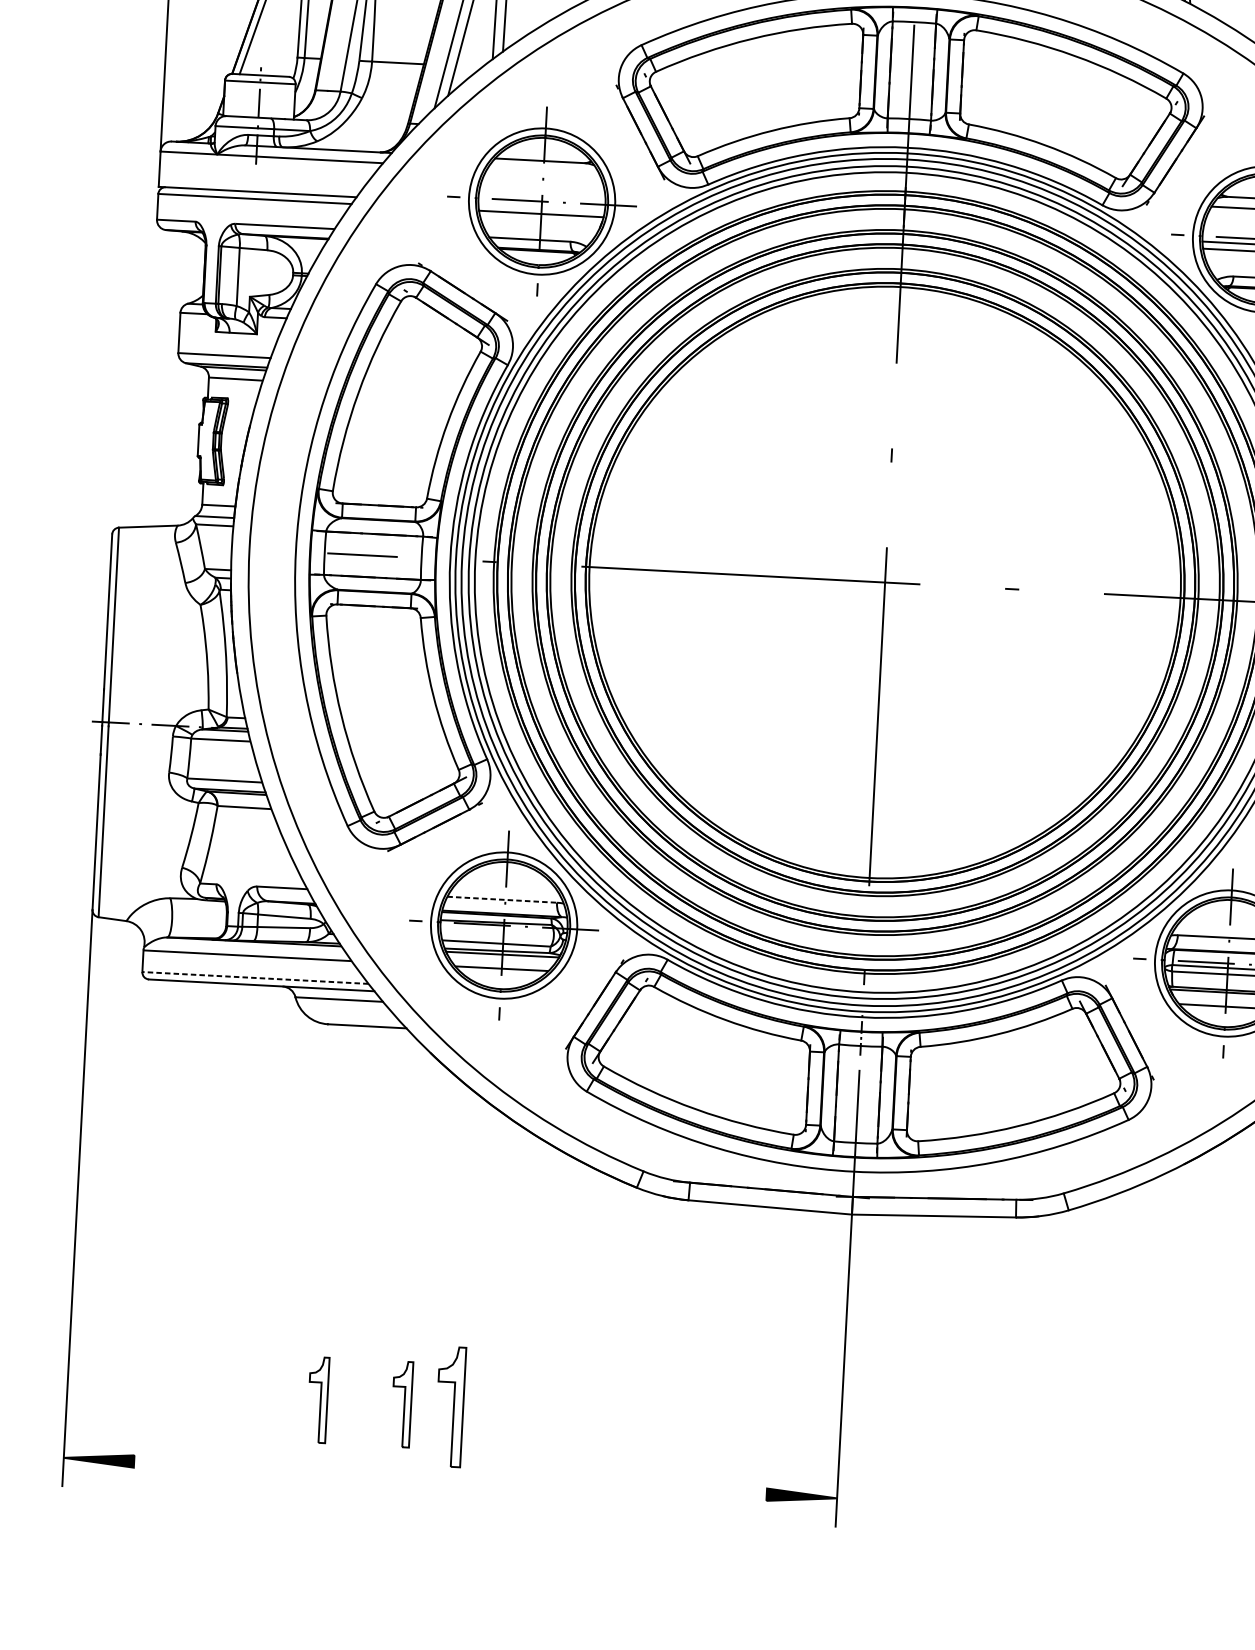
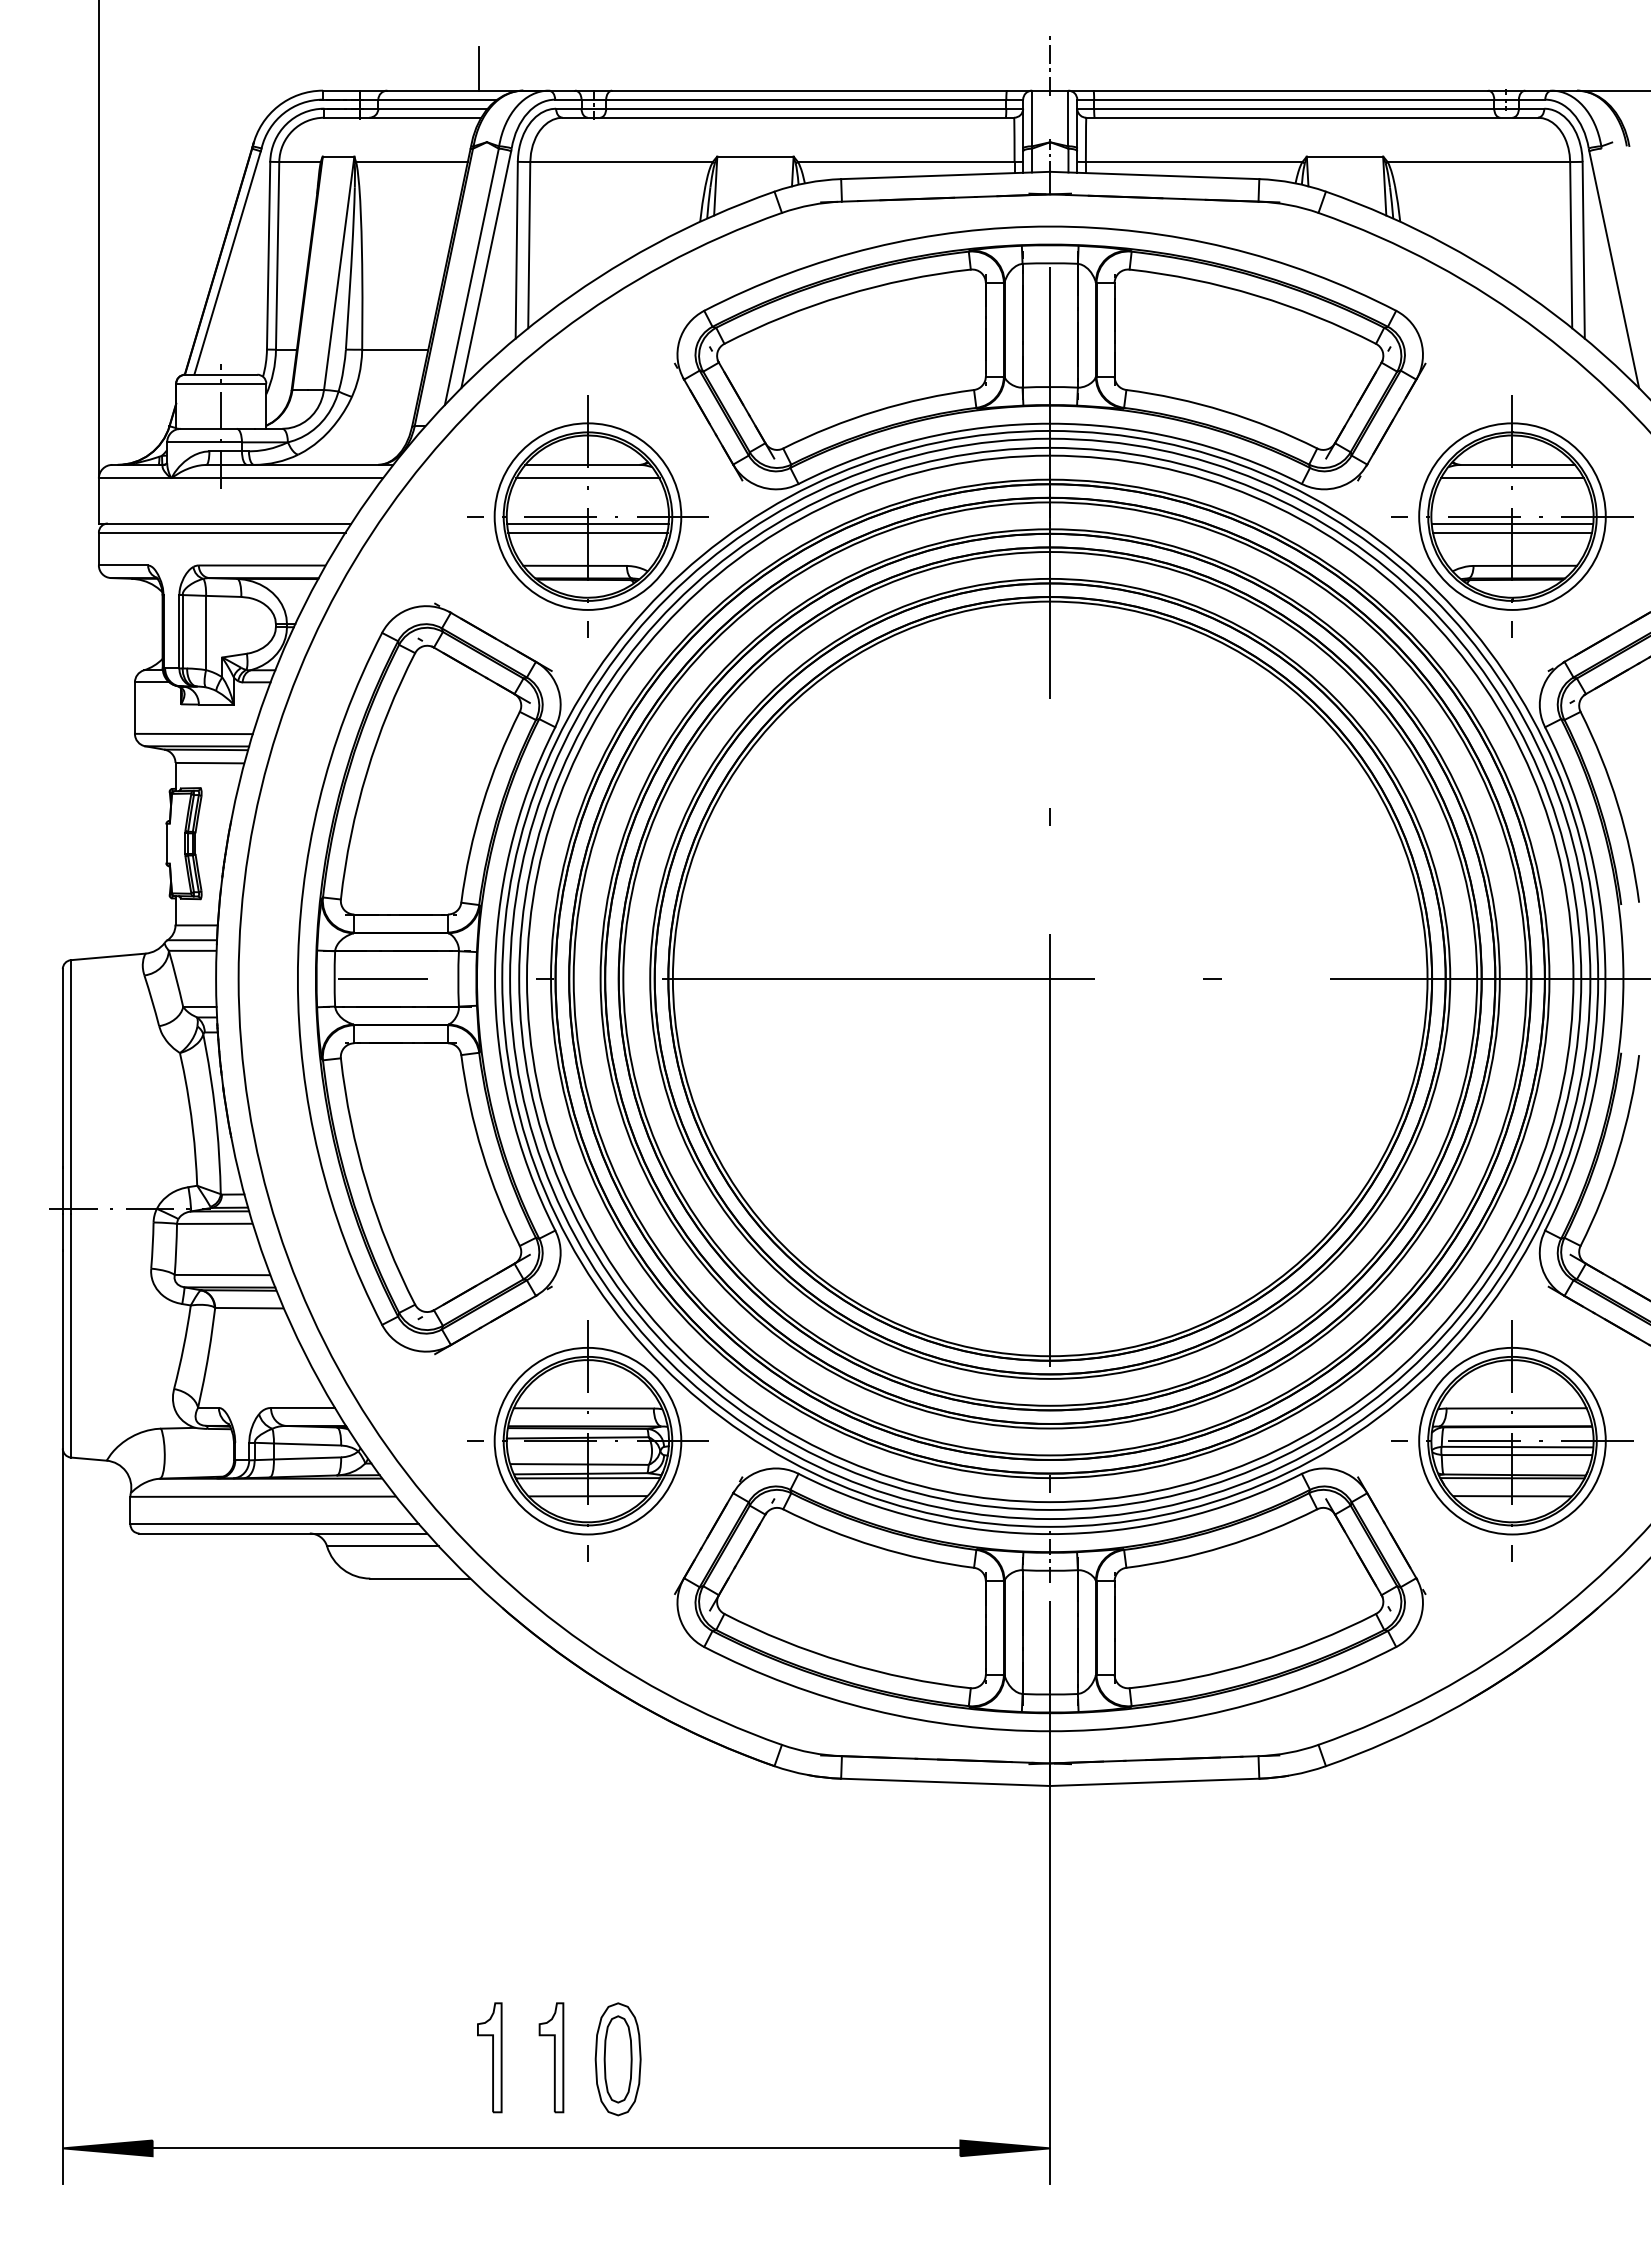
line: (543, 171) -> (587, 478), added
line: (541, 206) -> (587, 523), added
line: (502, 899) -> (584, 1408), dashed -> solid
line: (255, 977) -> (274, 1524), dashed -> solid
part: (317, 1399) -> (382, 2057), removed
part: (450, 1406) -> (551, 2057), size x0.71
part: (501, 1411) -> (617, 2059), added
line: (450, 1478) -> (556, 2148), added

